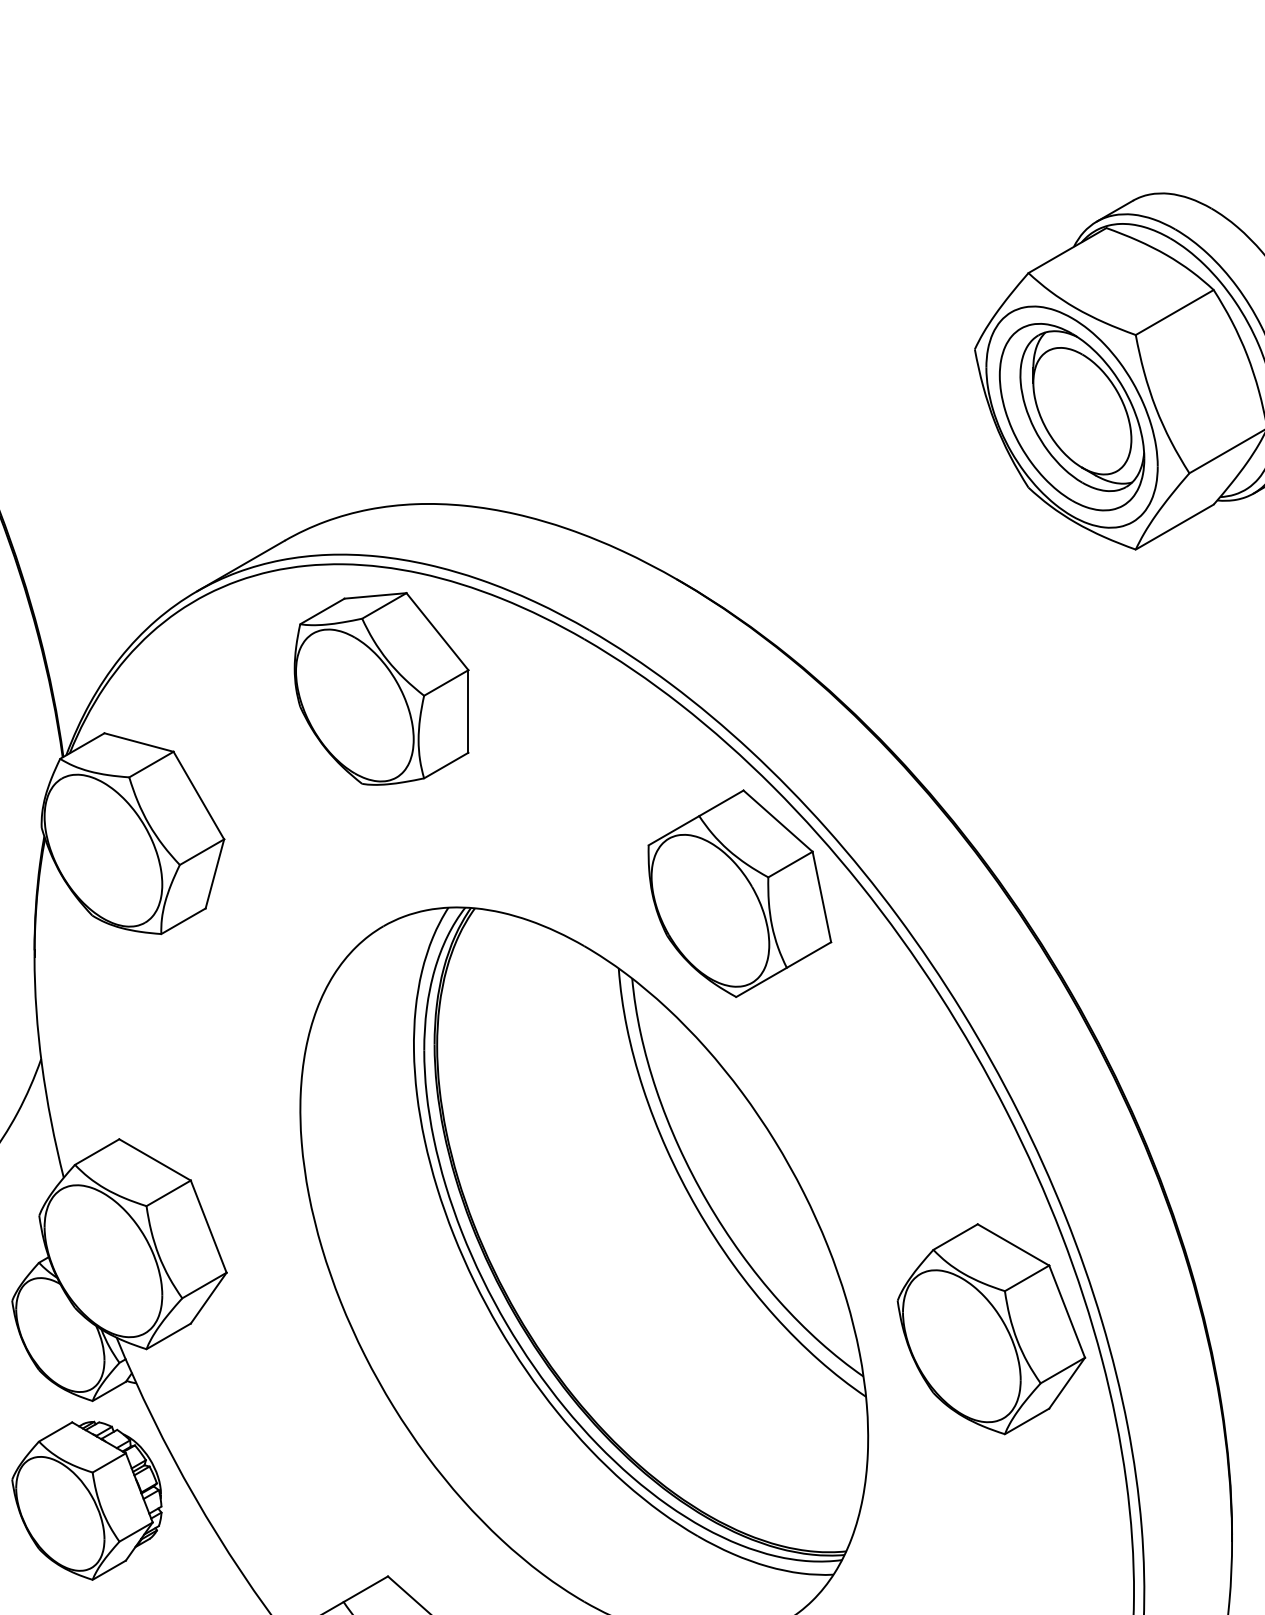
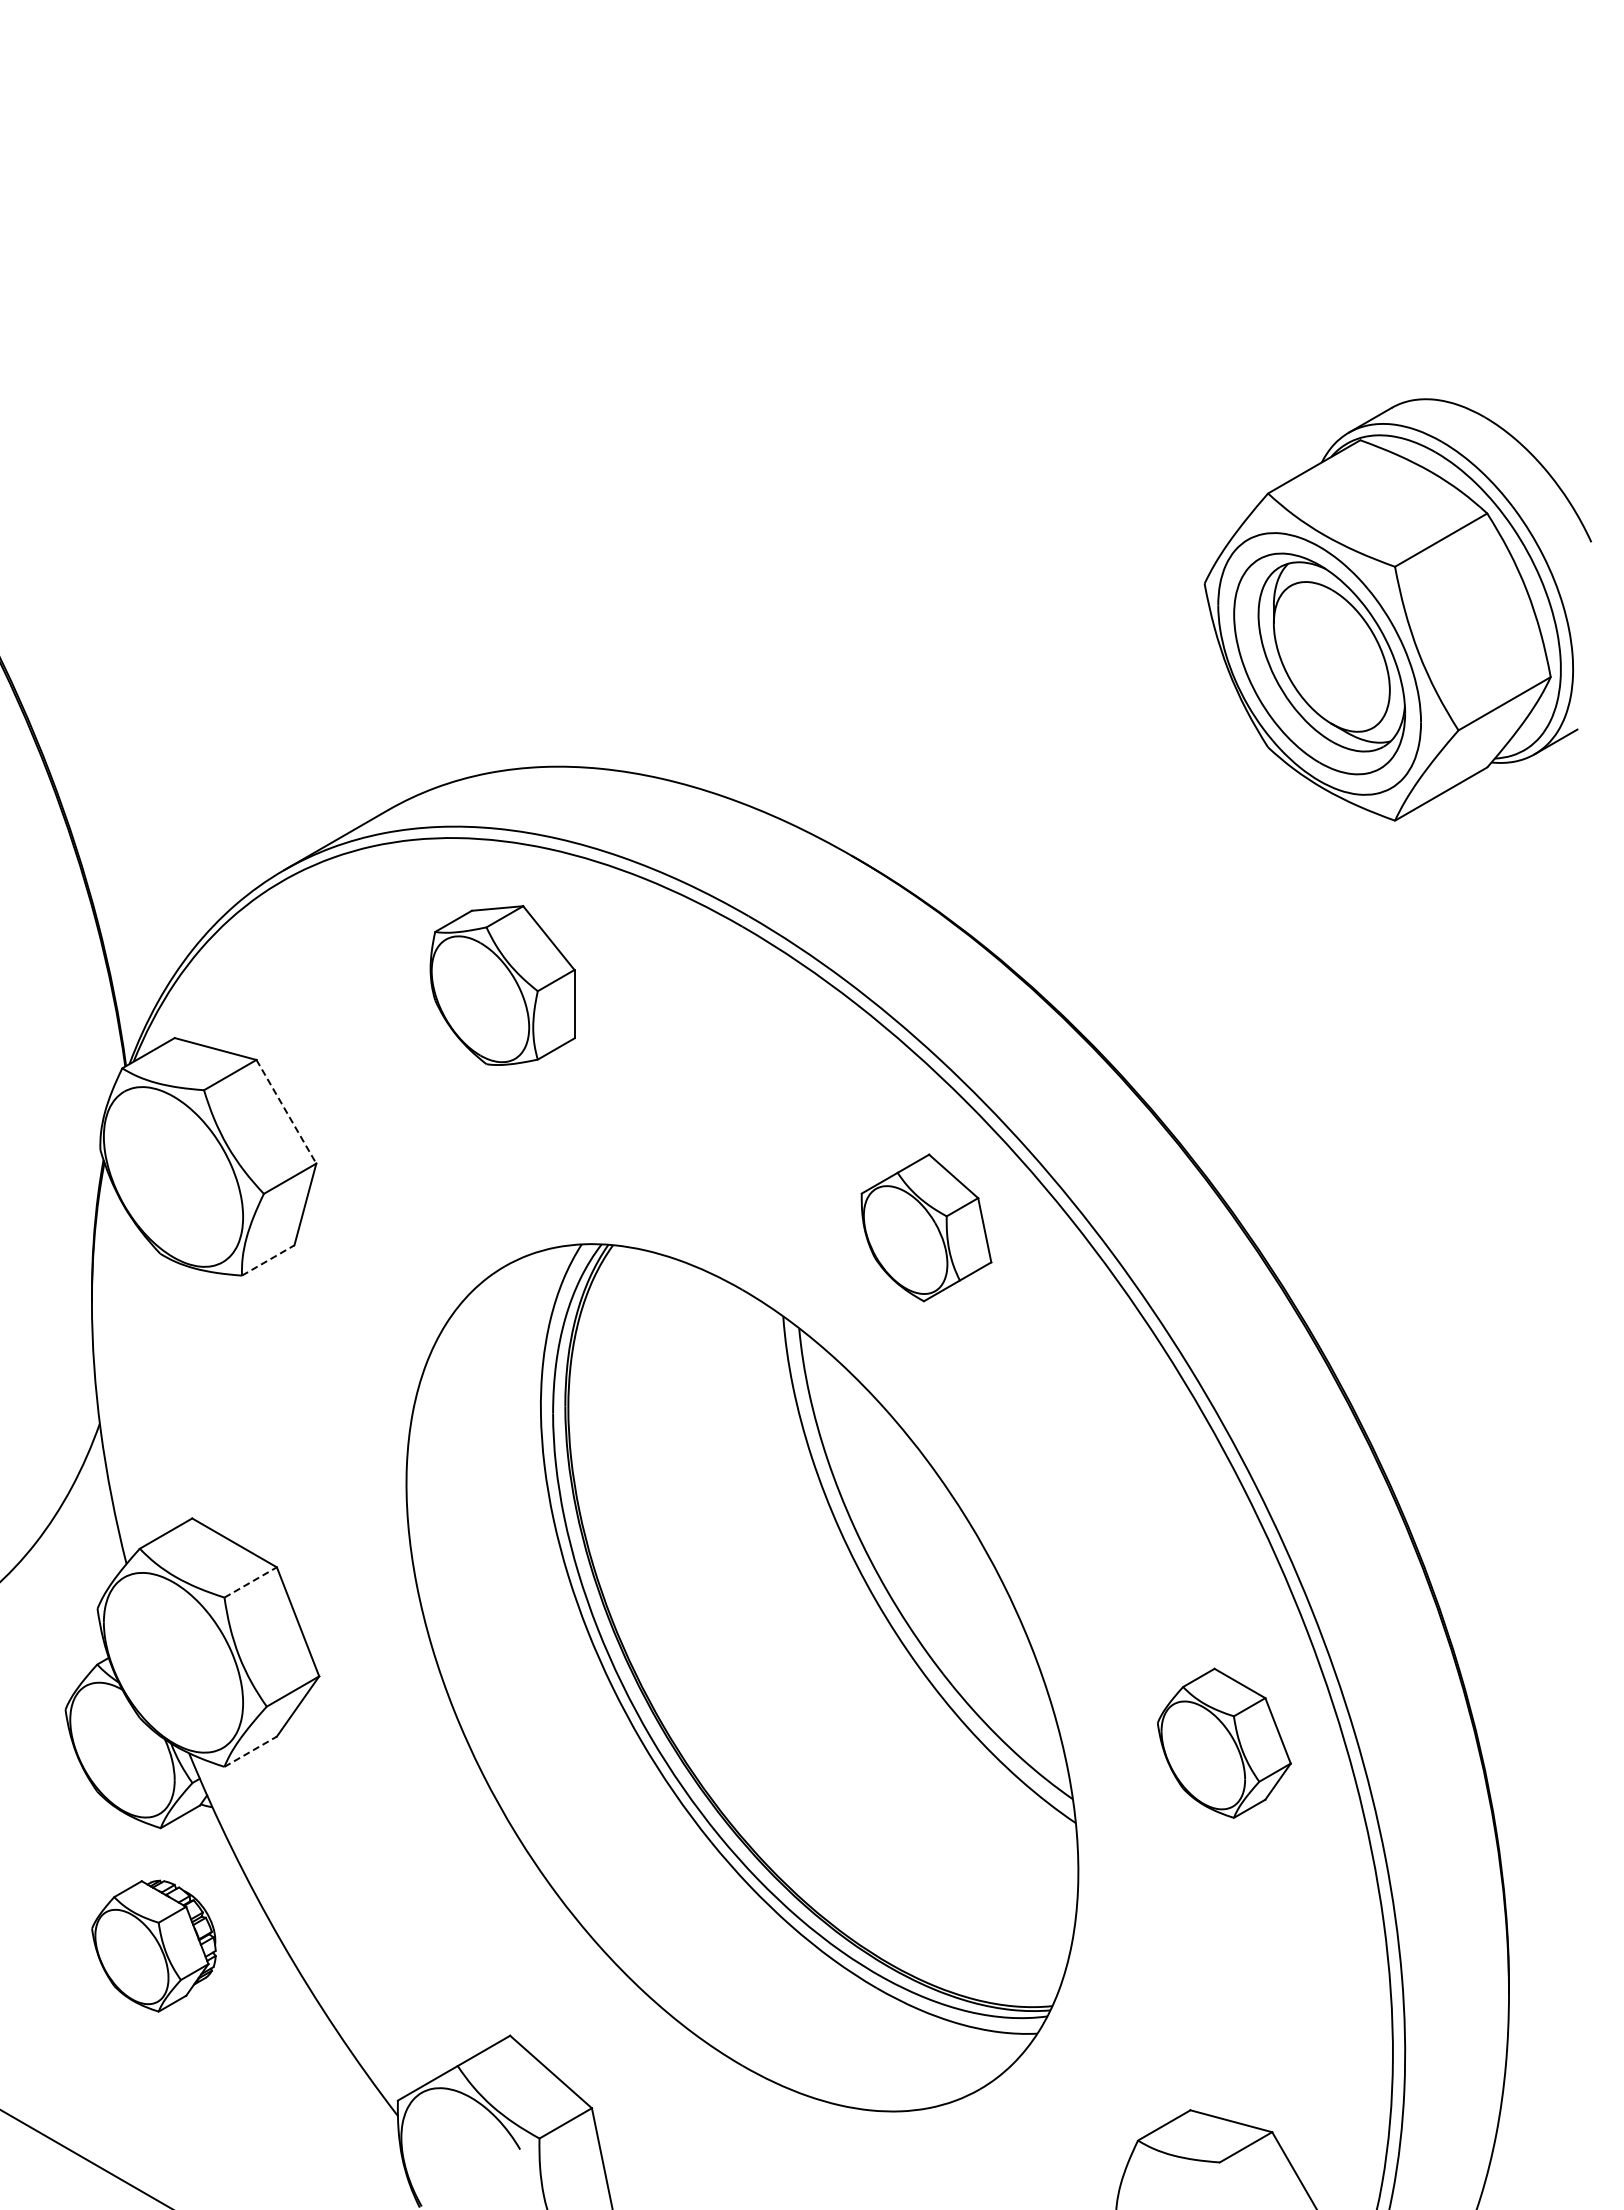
part: (381, 688) -> (502, 985), size x0.7
line: (198, 795) -> (286, 1111), solid -> dashed
part: (739, 893) -> (926, 1227), size x0.6
line: (183, 921) -> (268, 1260), solid -> dashed
line: (169, 1193) -> (251, 1582), solid -> dashed
part: (991, 1329) -> (1224, 1743), size x0.6
line: (169, 1336) -> (251, 1751), solid -> dashed
part: (86, 1500) -> (153, 1945), size x0.7

